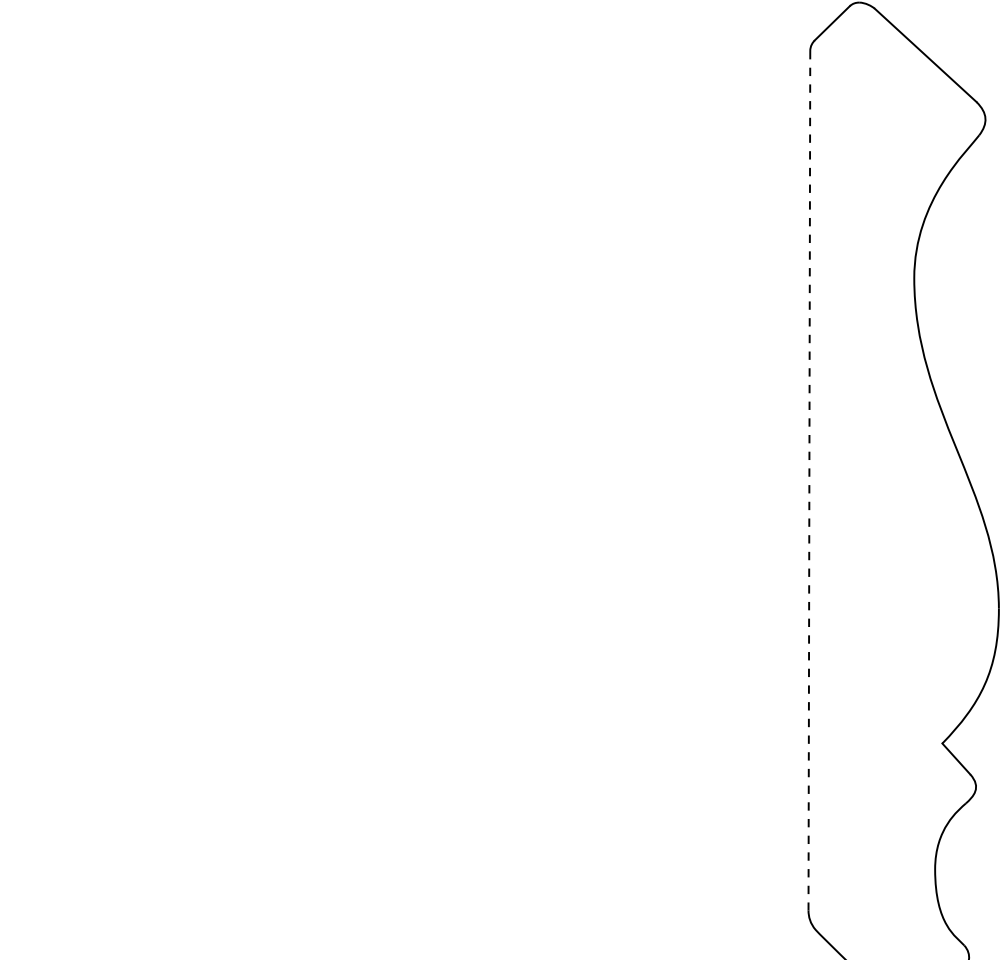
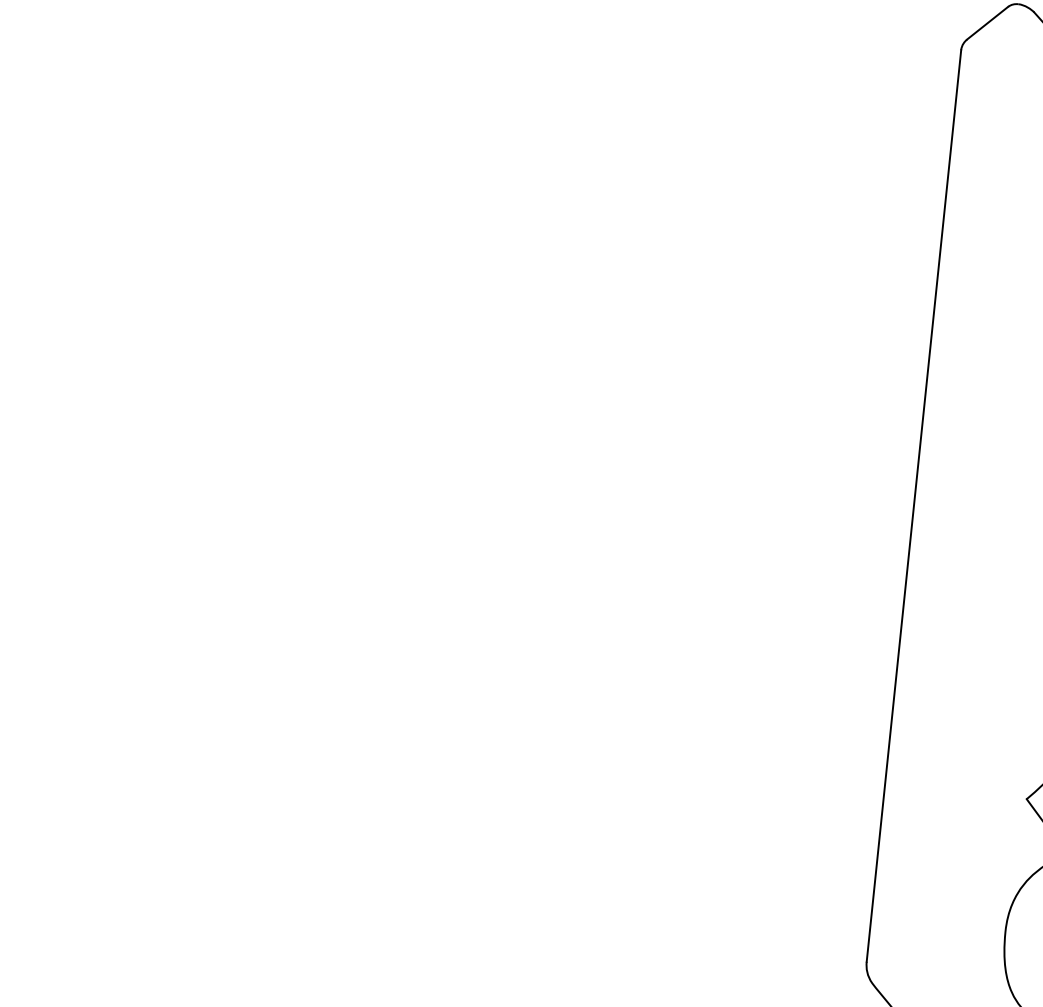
line: (809, 480) -> (914, 505), dashed -> solid

